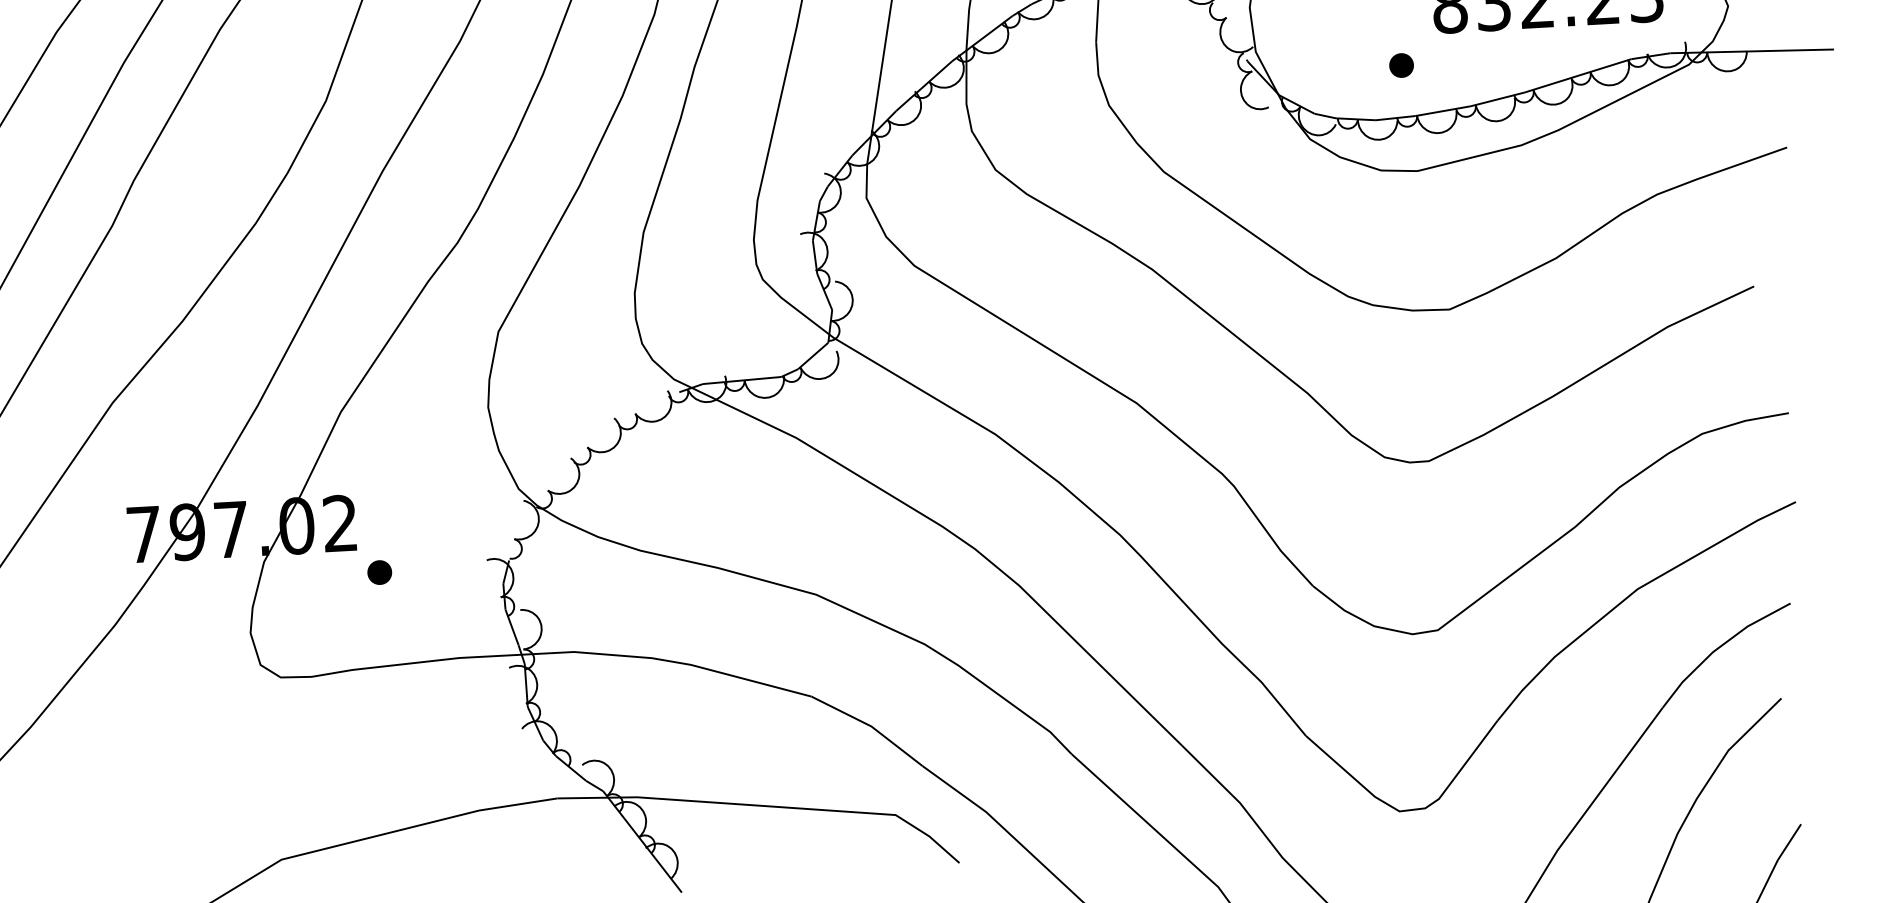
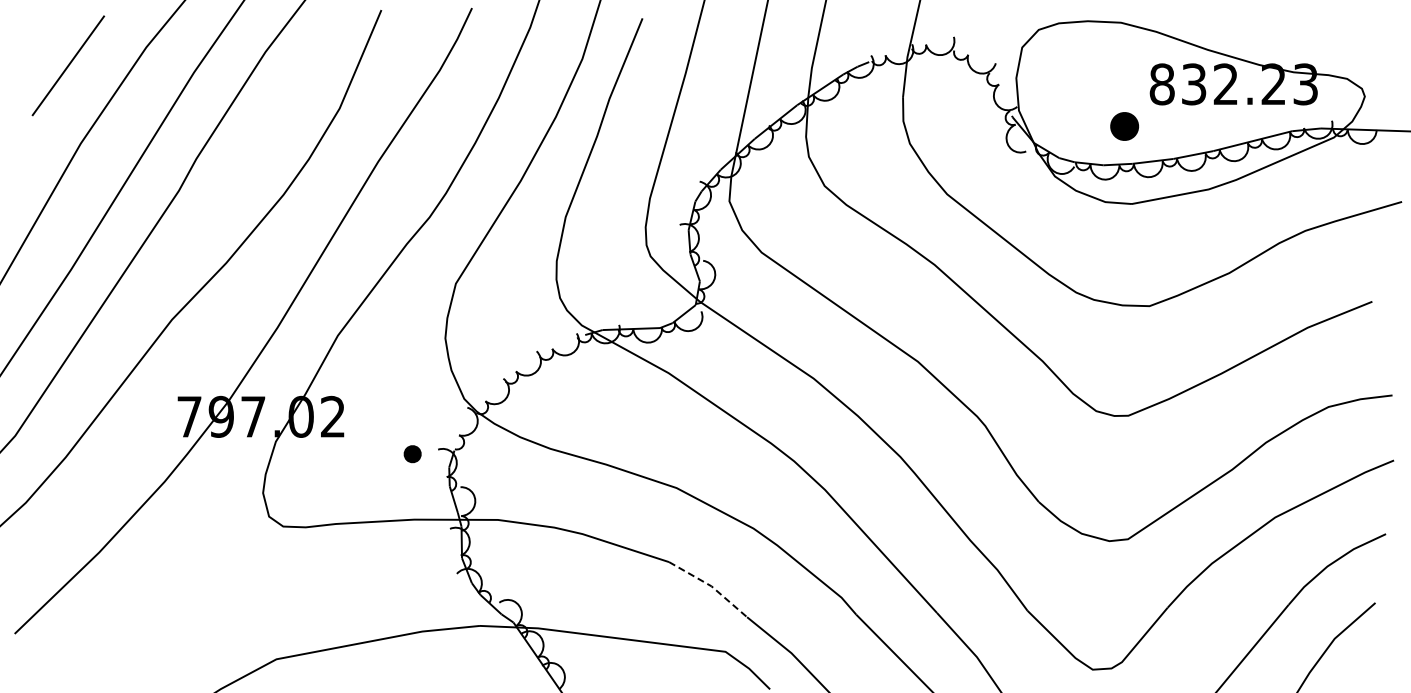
part: (1401, 65) -> (1124, 126), size x1.6
part: (379, 573) -> (412, 454), moved
line: (871, 726) -> (711, 586), solid -> dashed

